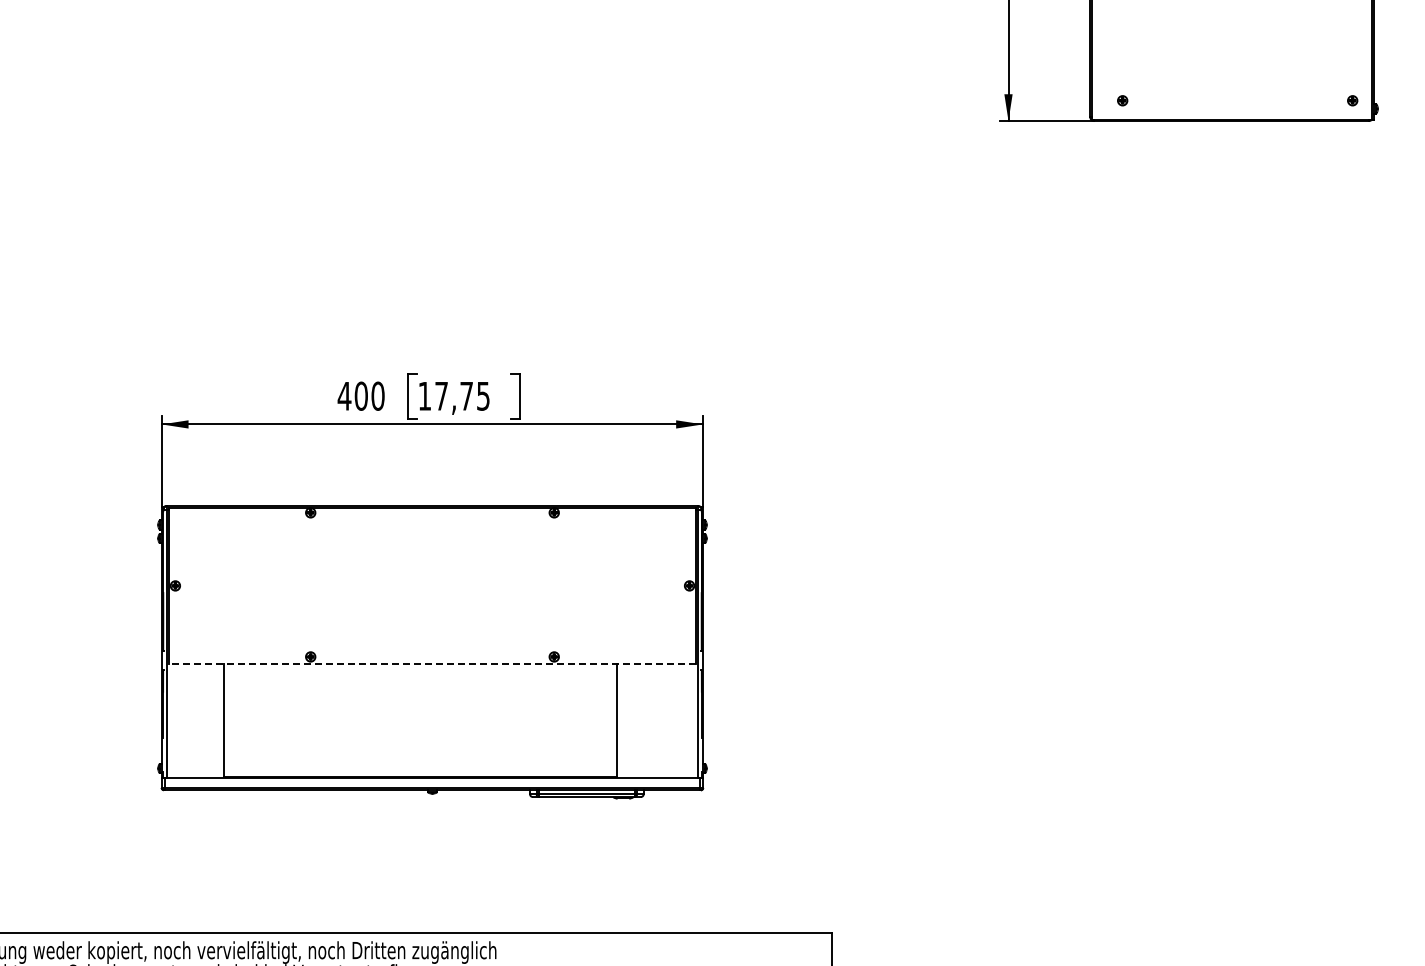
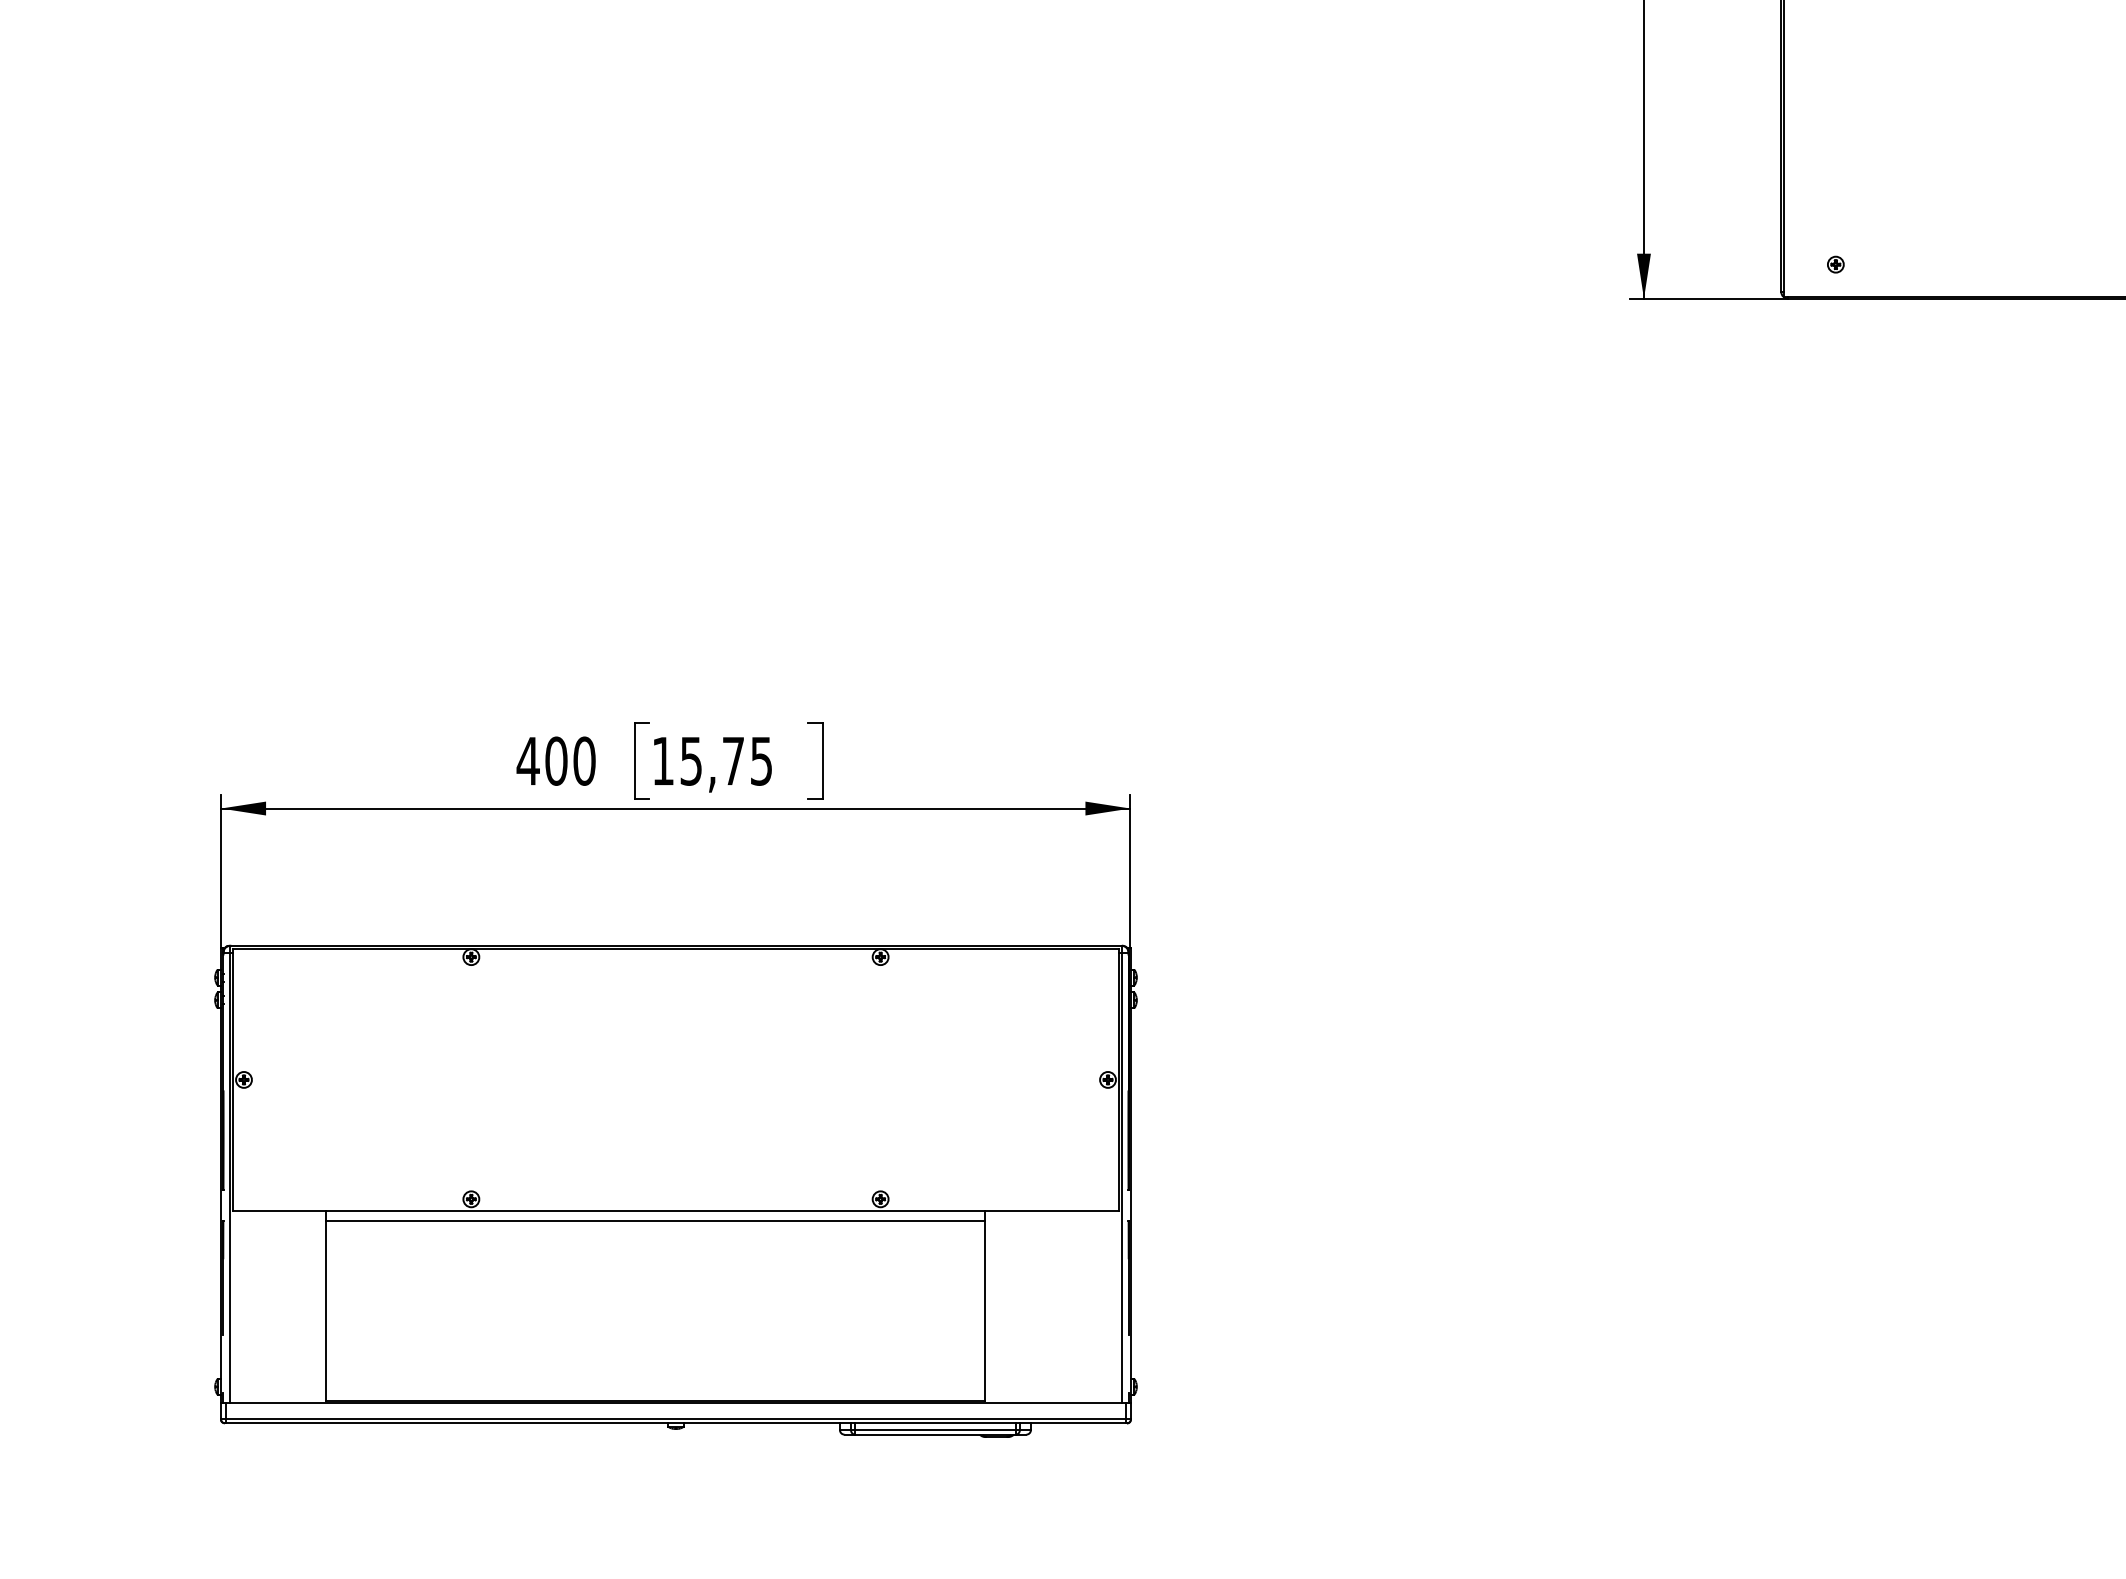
text: (441, 396) -> (691, 761), 17,75 -> 15,75
line: (432, 663) -> (676, 1210), dashed -> solid
line: (420, 669) -> (655, 1220), added

